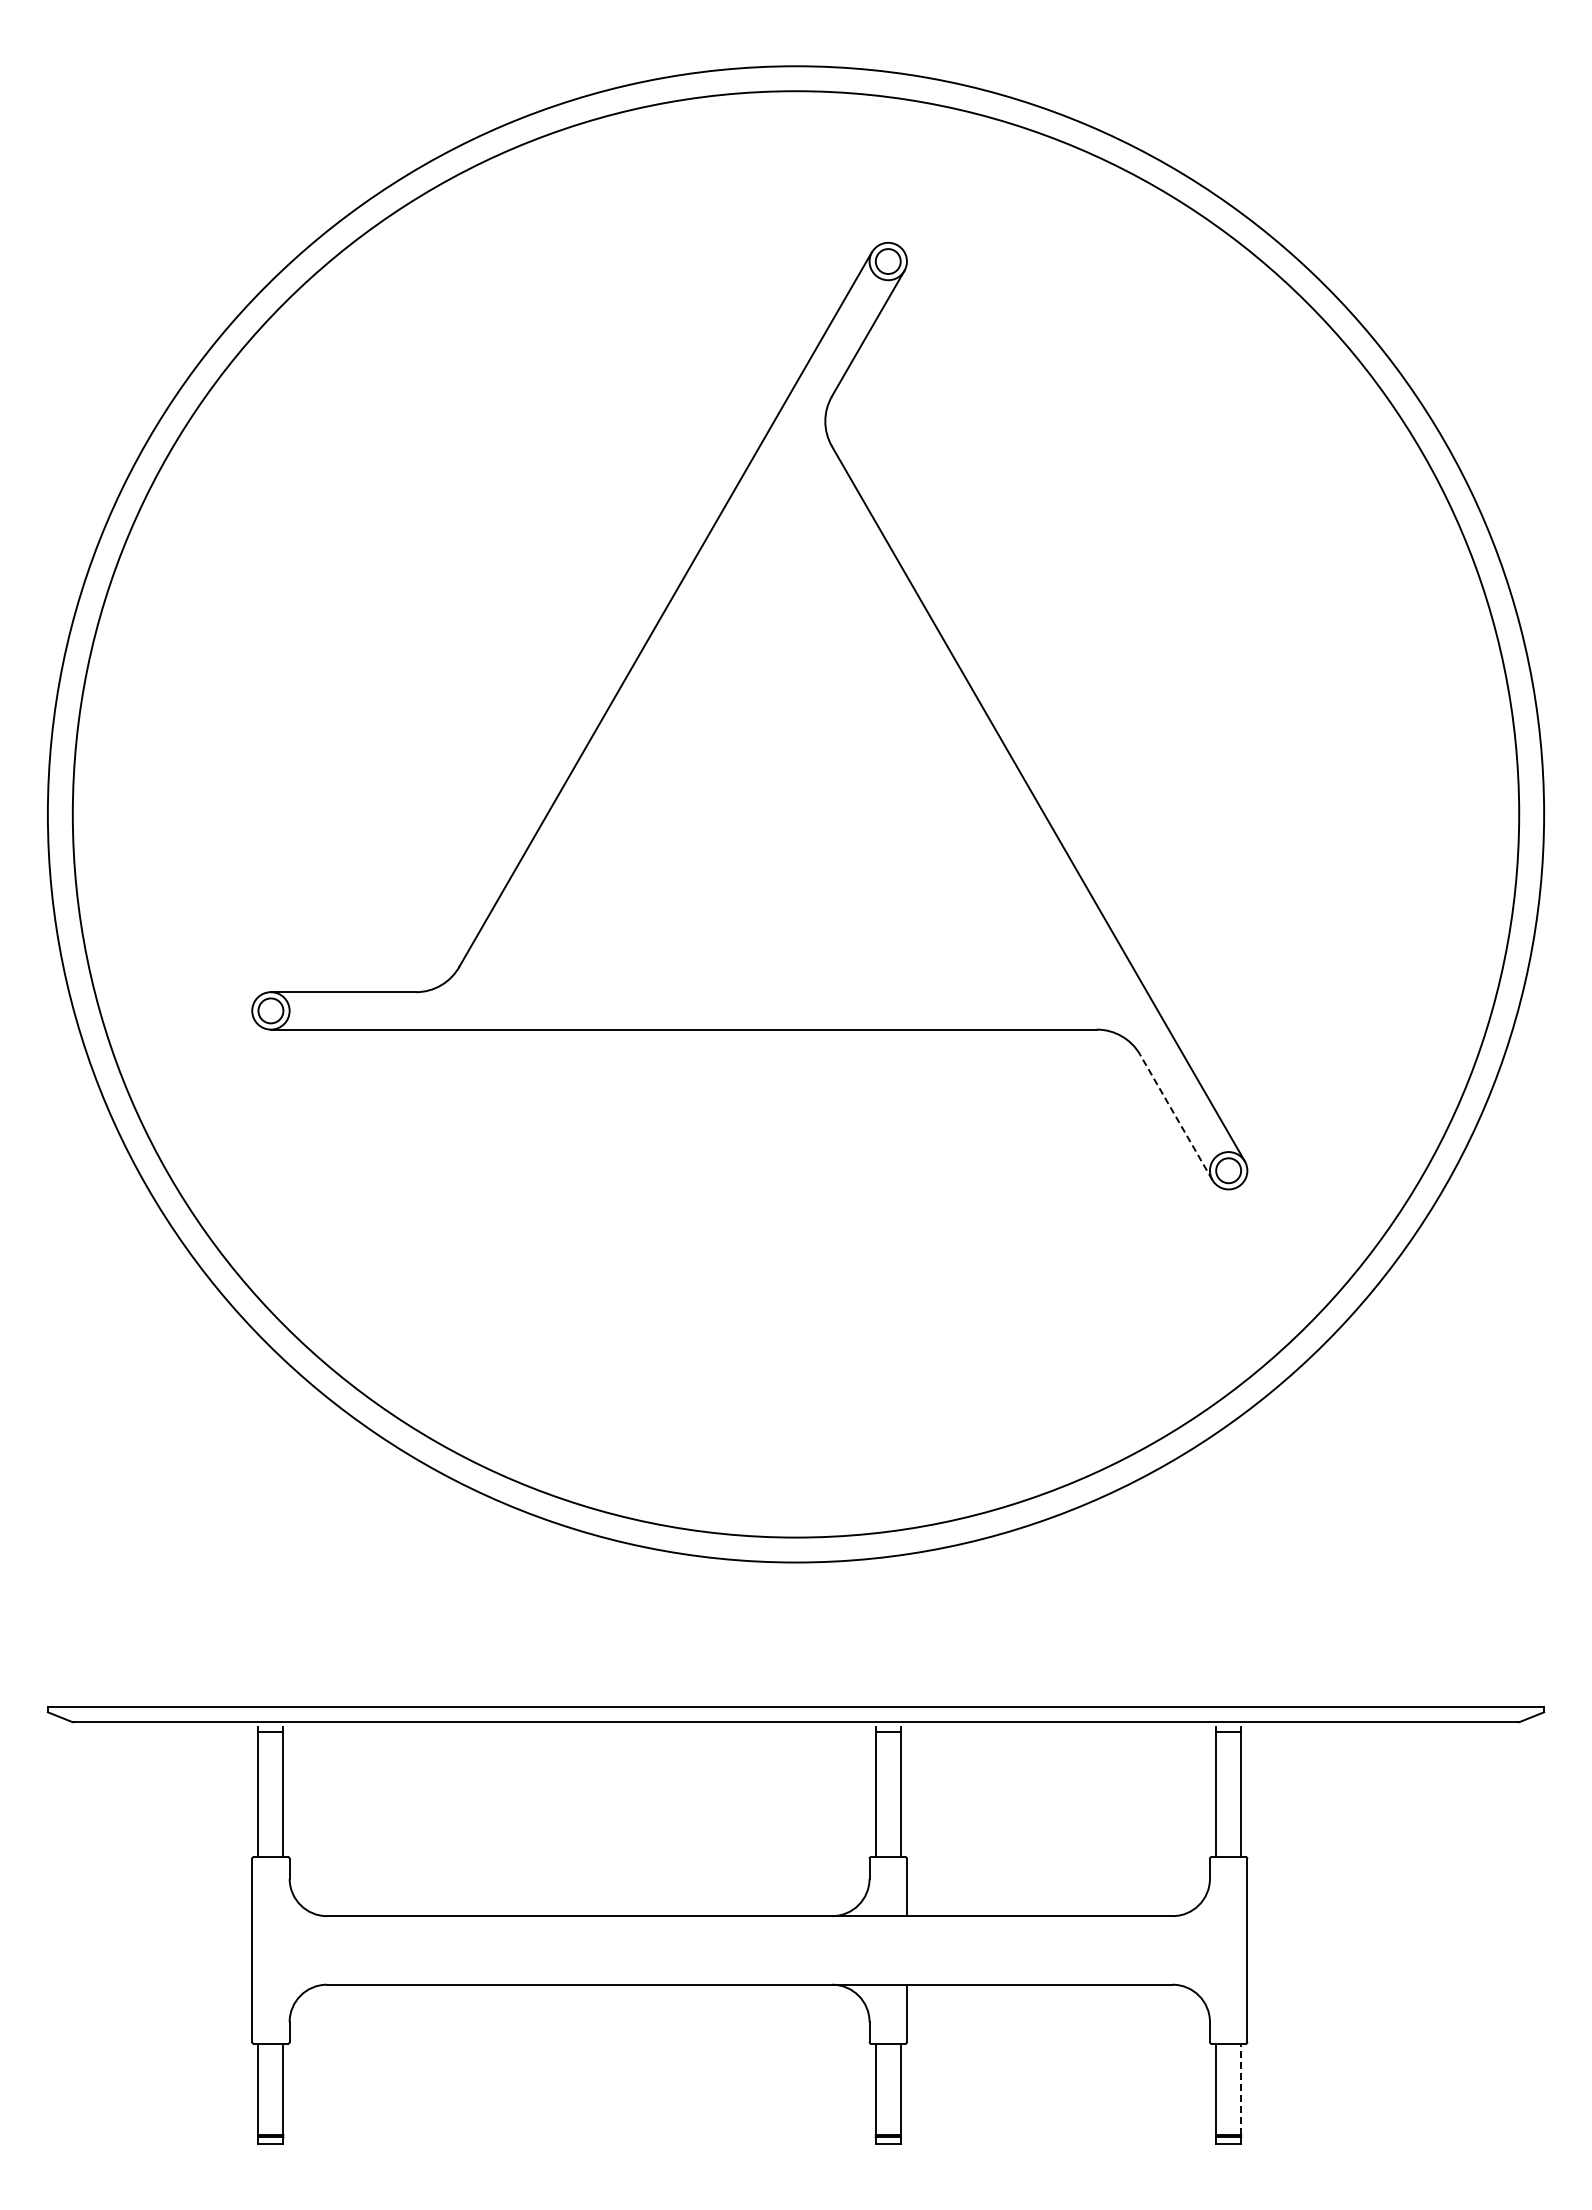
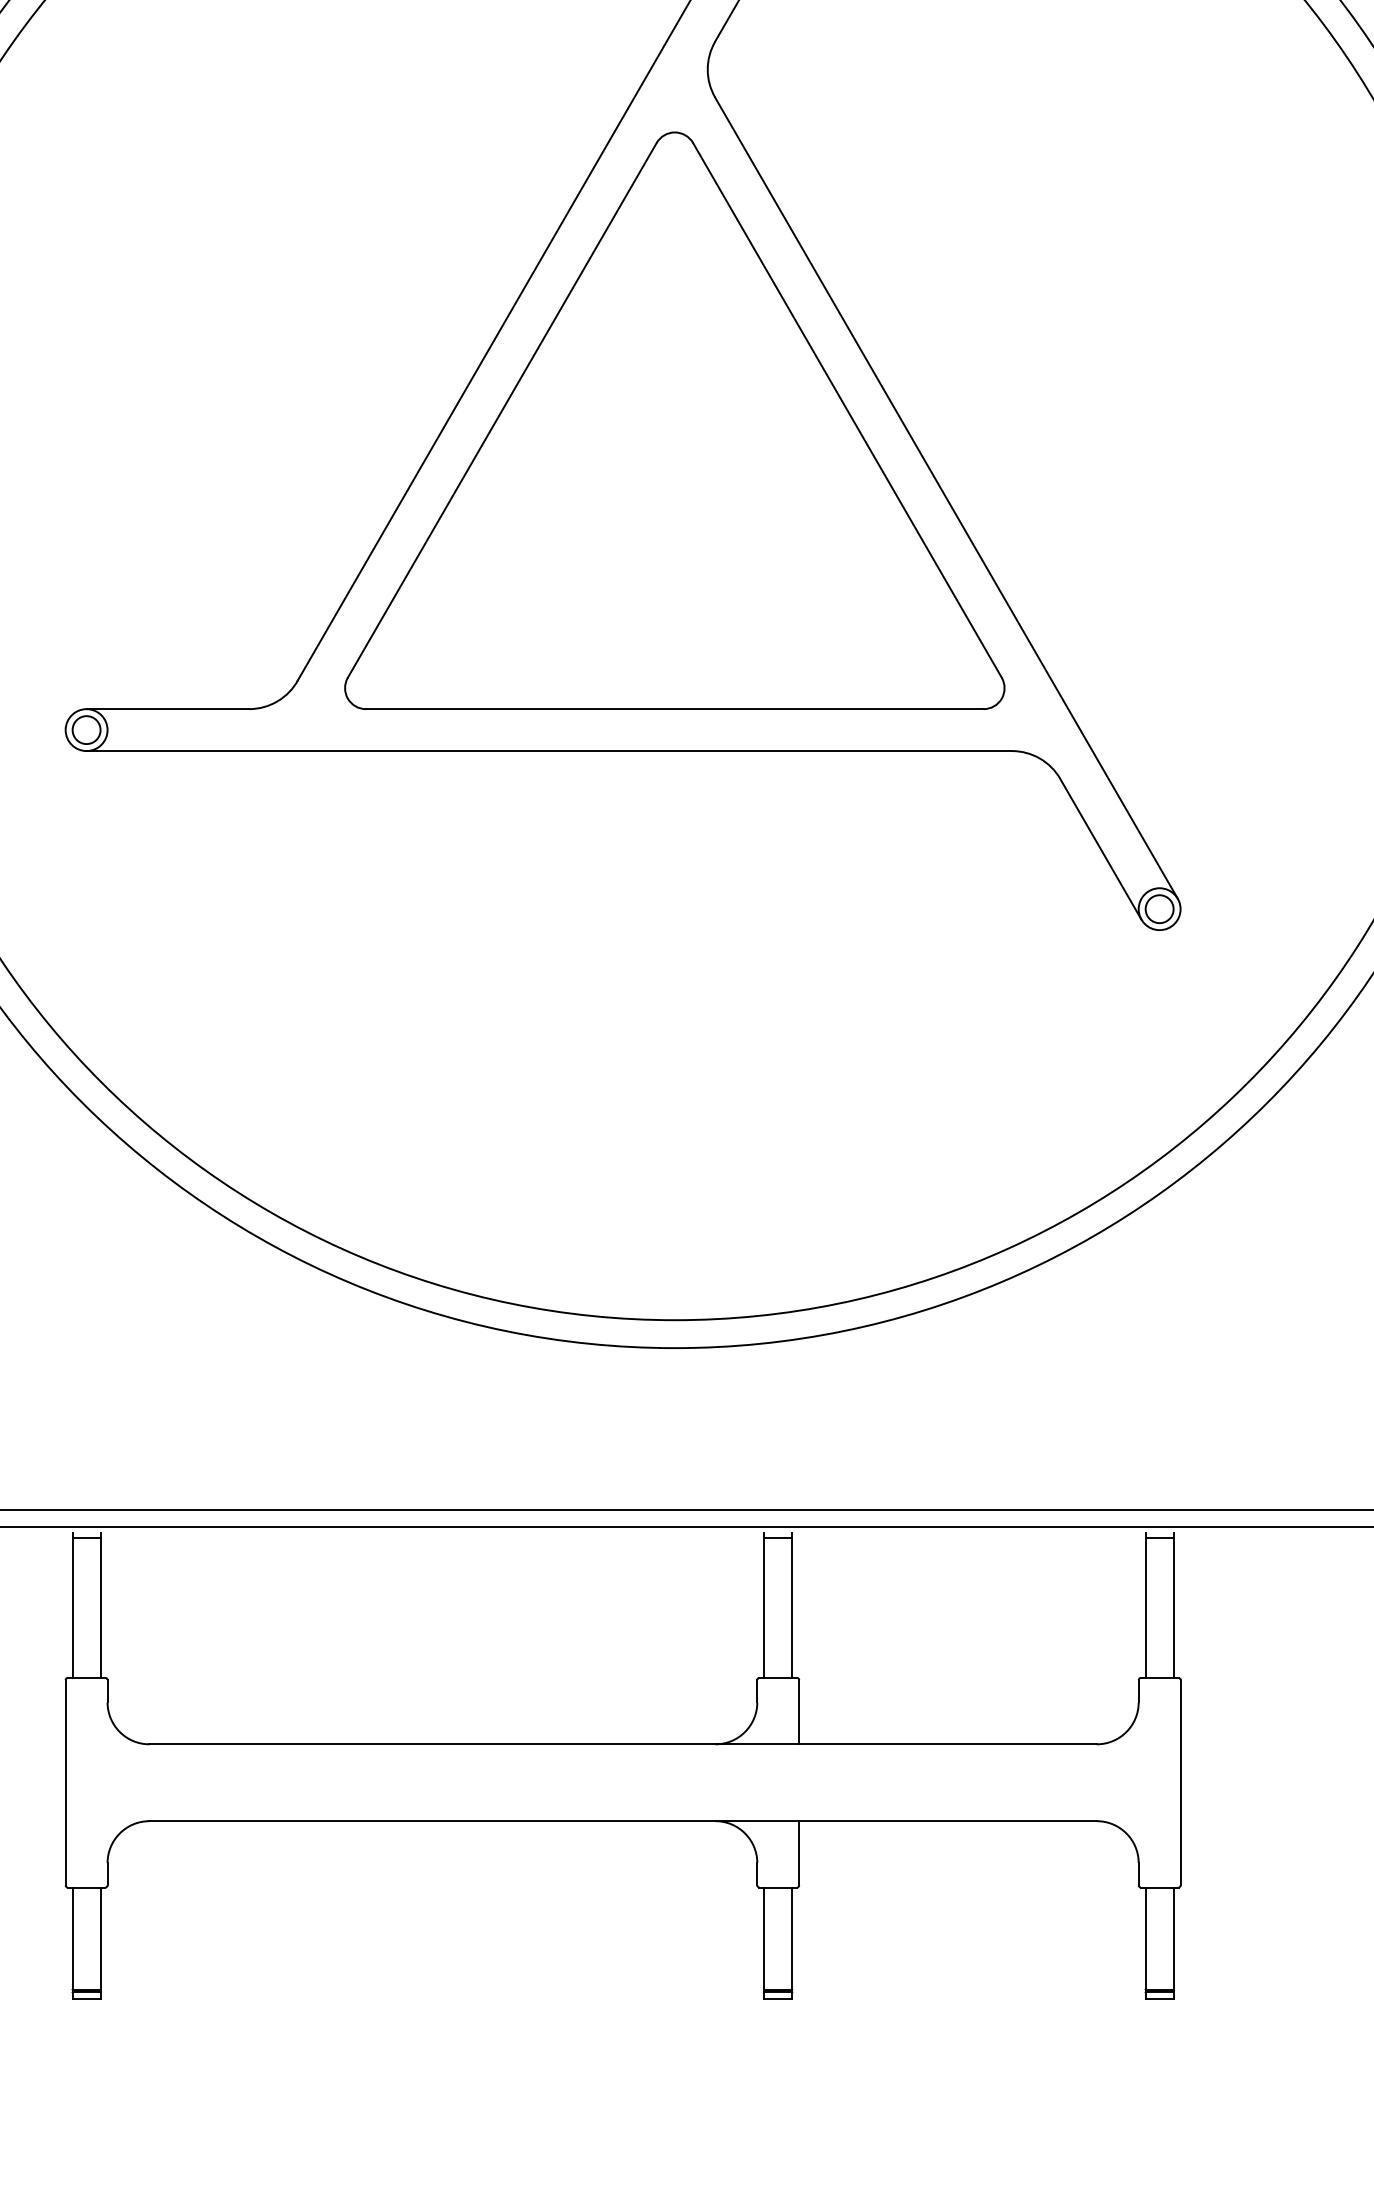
part: (795, 734) -> (674, 420), added
line: (1175, 1116) -> (1100, 848), dashed -> solid
line: (1241, 2089) -> (1174, 1938), dashed -> solid

